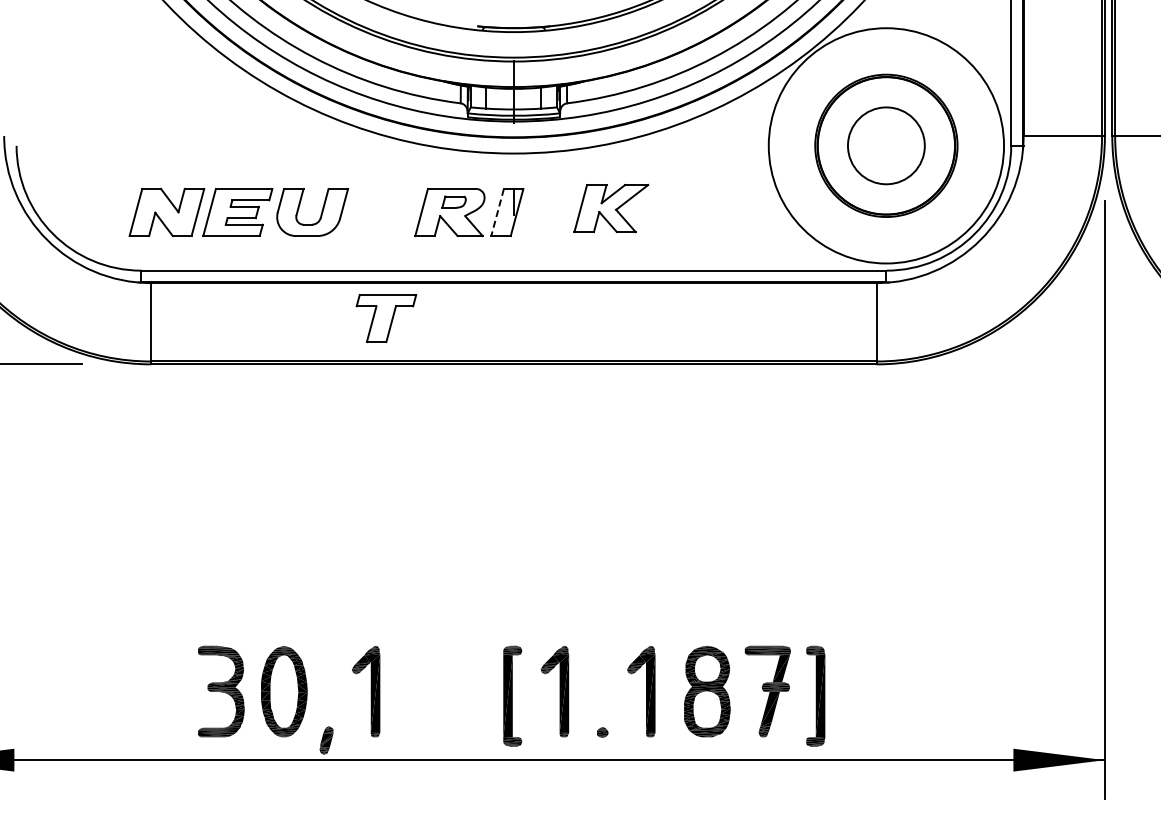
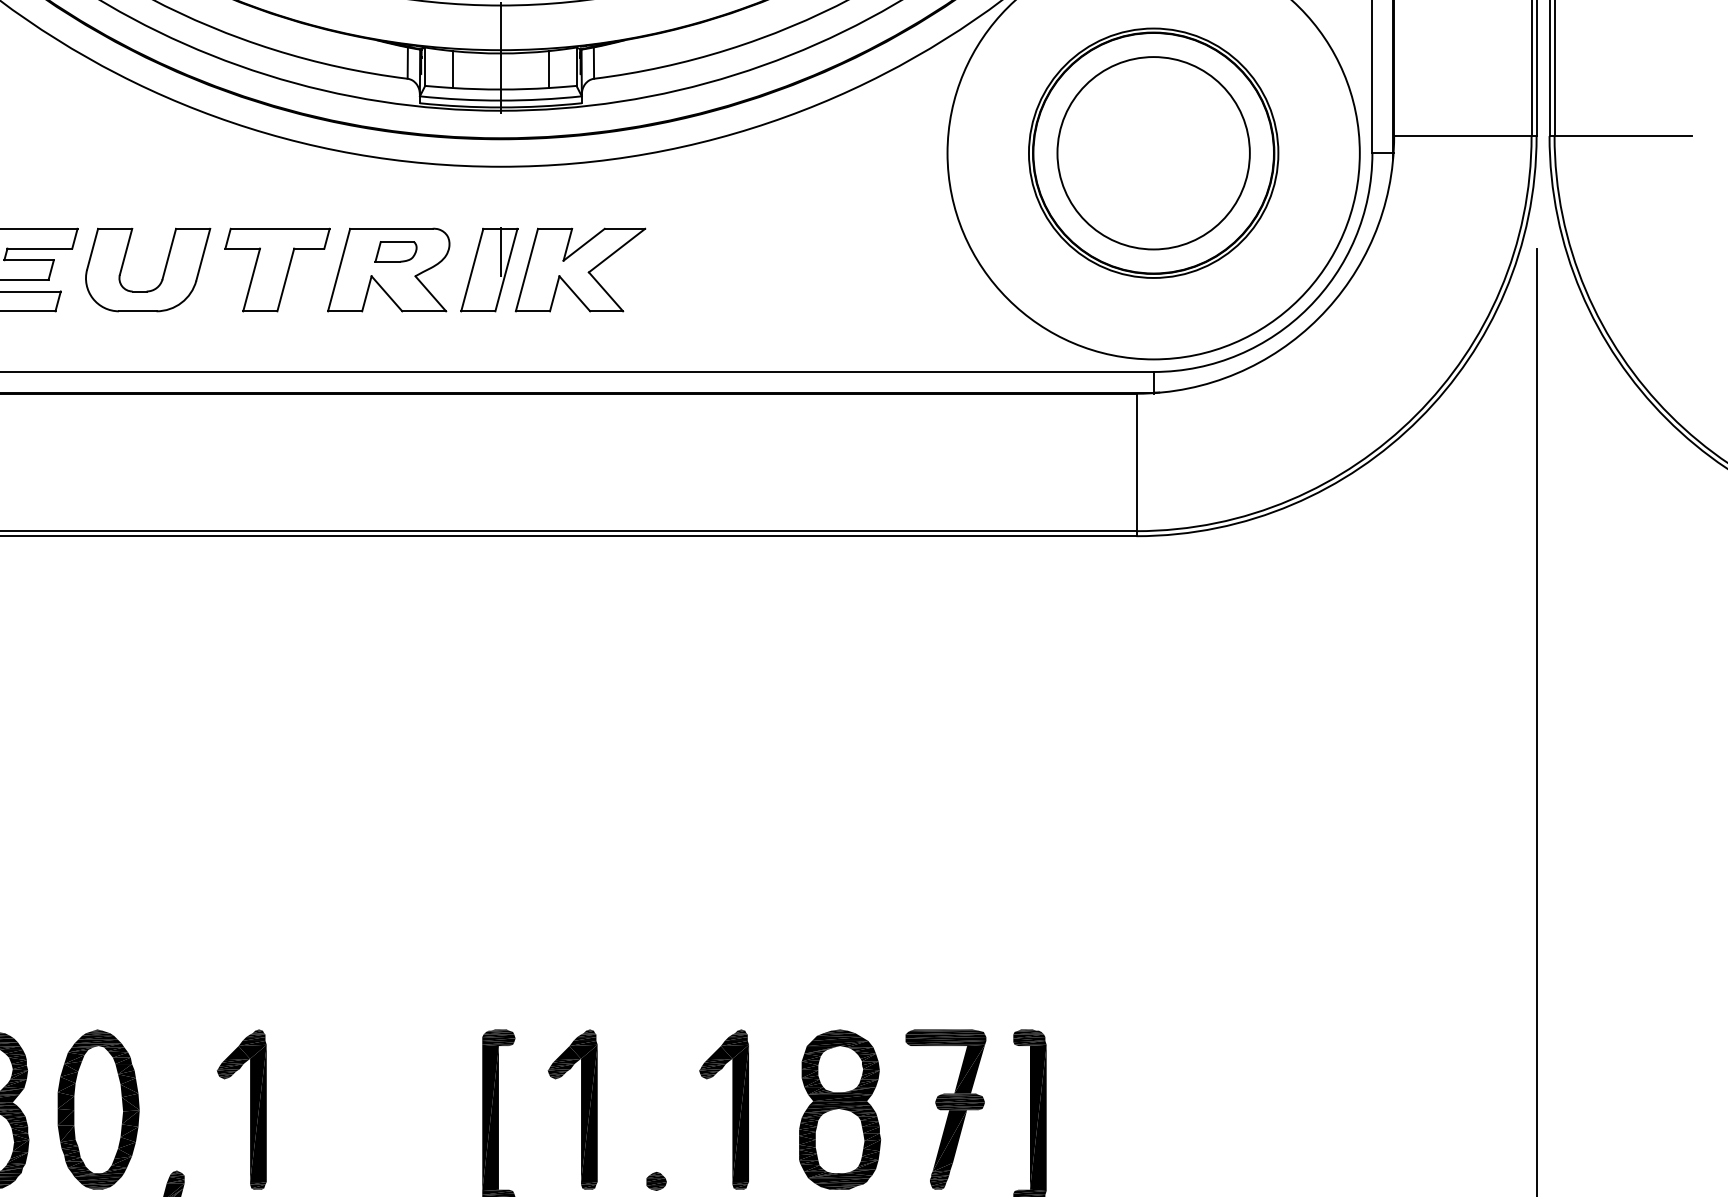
circle: (886, 145) -> (1153, 152), size x1.43
part: (611, 208) -> (580, 270), moved
line: (497, 213) -> (472, 271), dashed -> solid
part: (386, 318) -> (277, 270), moved

